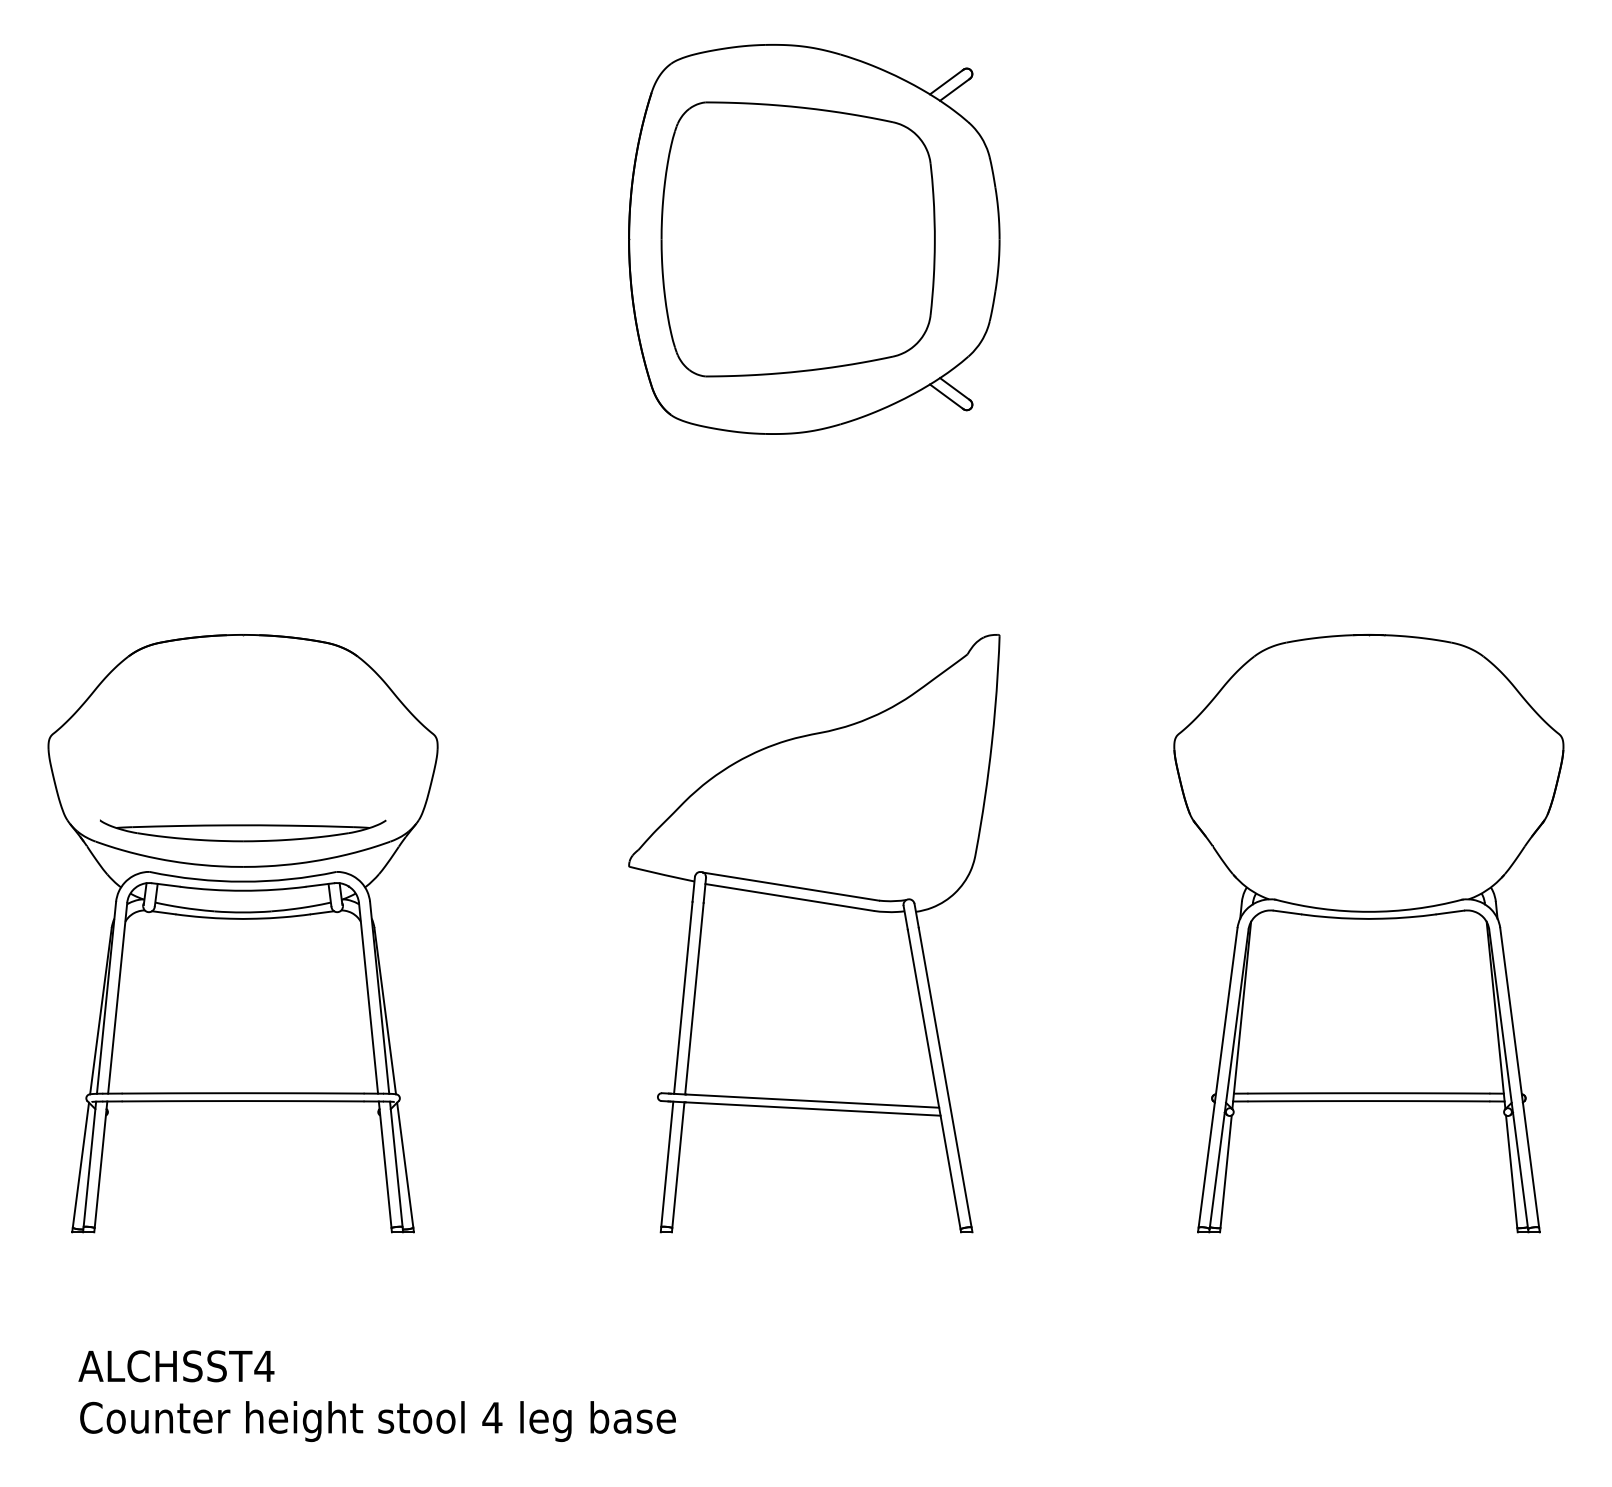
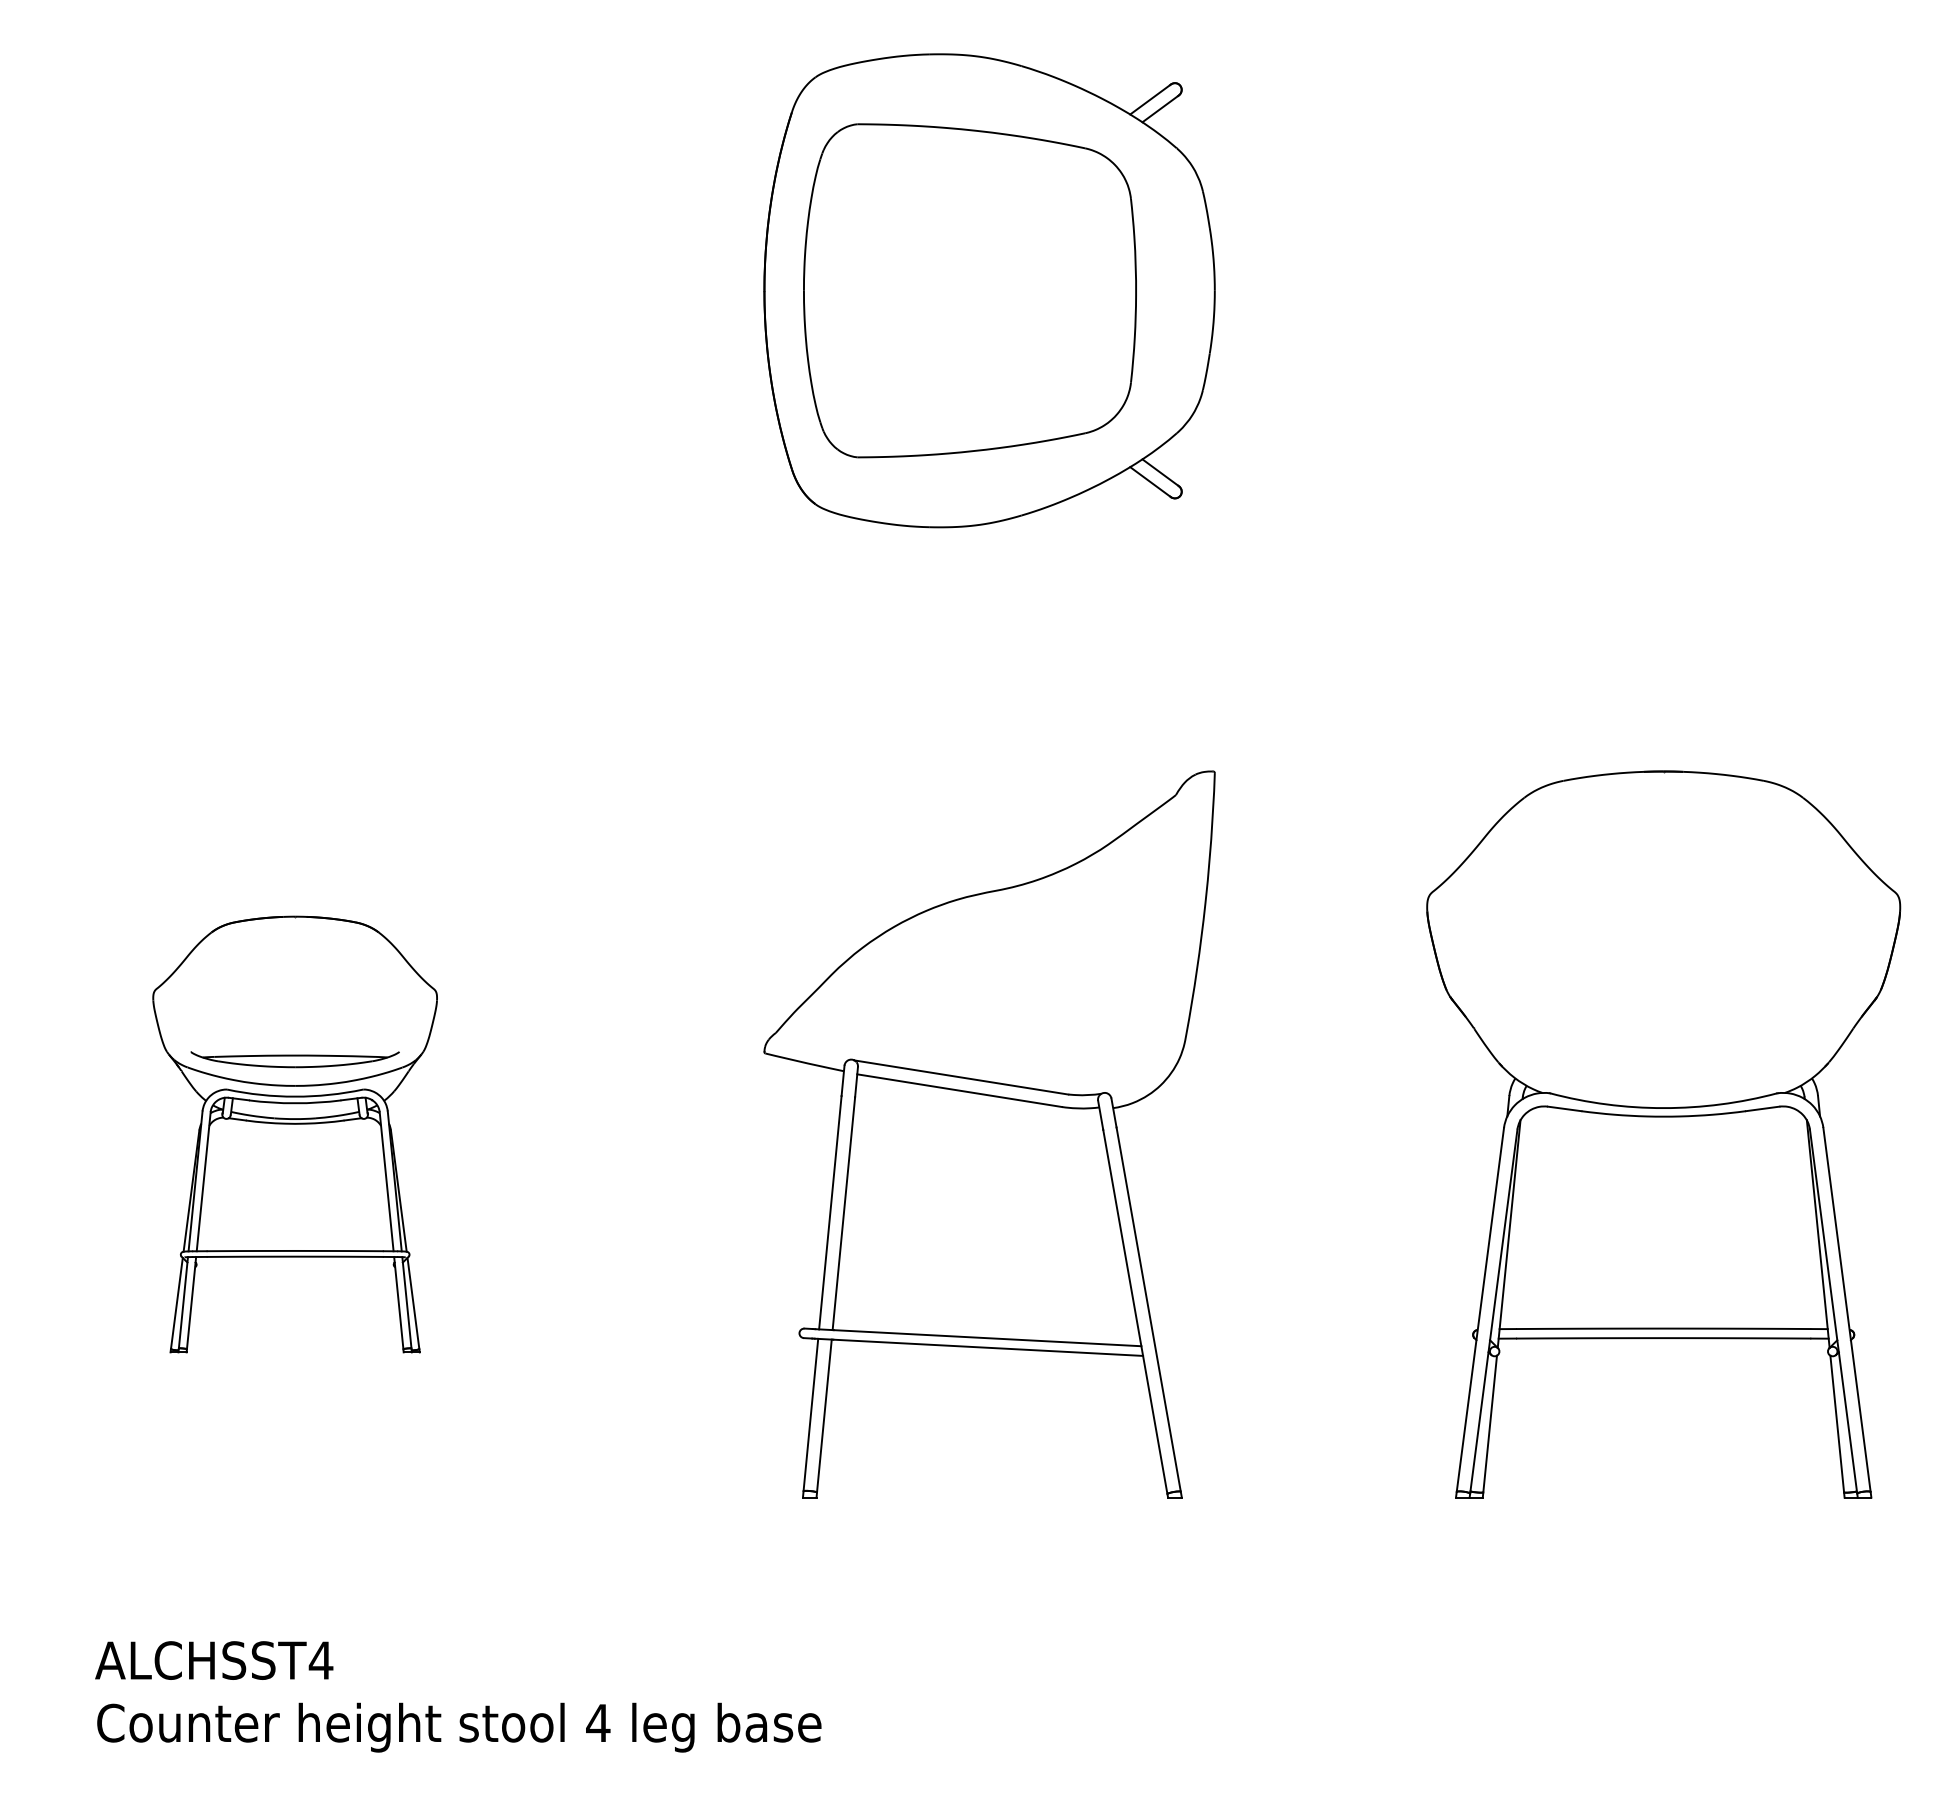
part: (242, 933) -> (294, 1134), size x0.6

